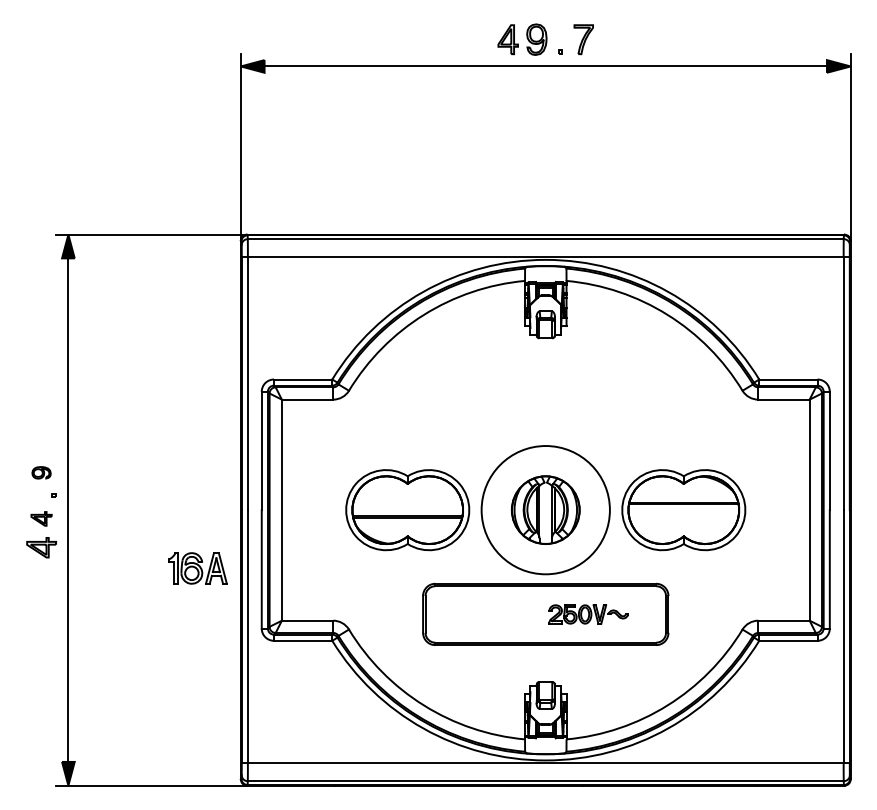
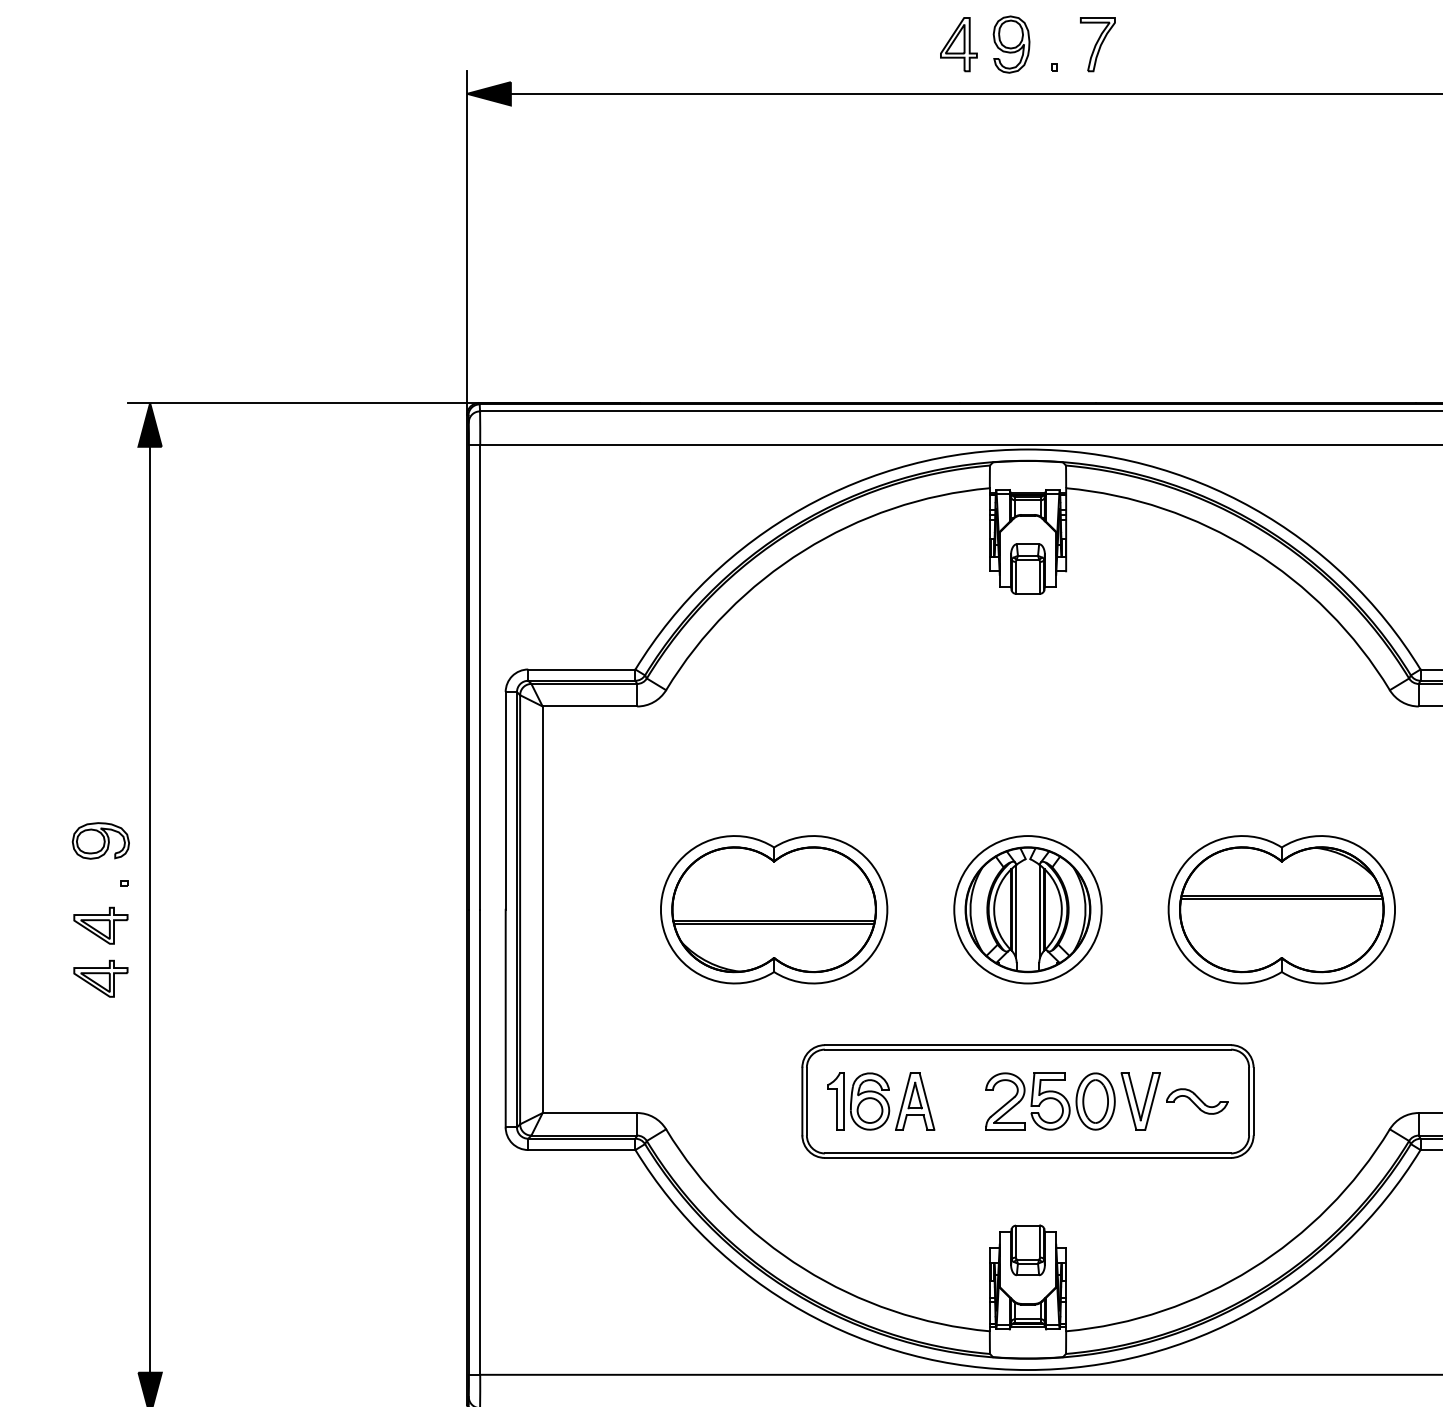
part: (41, 472) -> (100, 840), size x1.67
circle: (545, 510) -> (1027, 910), size x0.62
part: (41, 518) -> (100, 925), size x1.43
part: (197, 568) -> (880, 1101), moved
part: (588, 614) -> (1106, 1101), size x1.67

